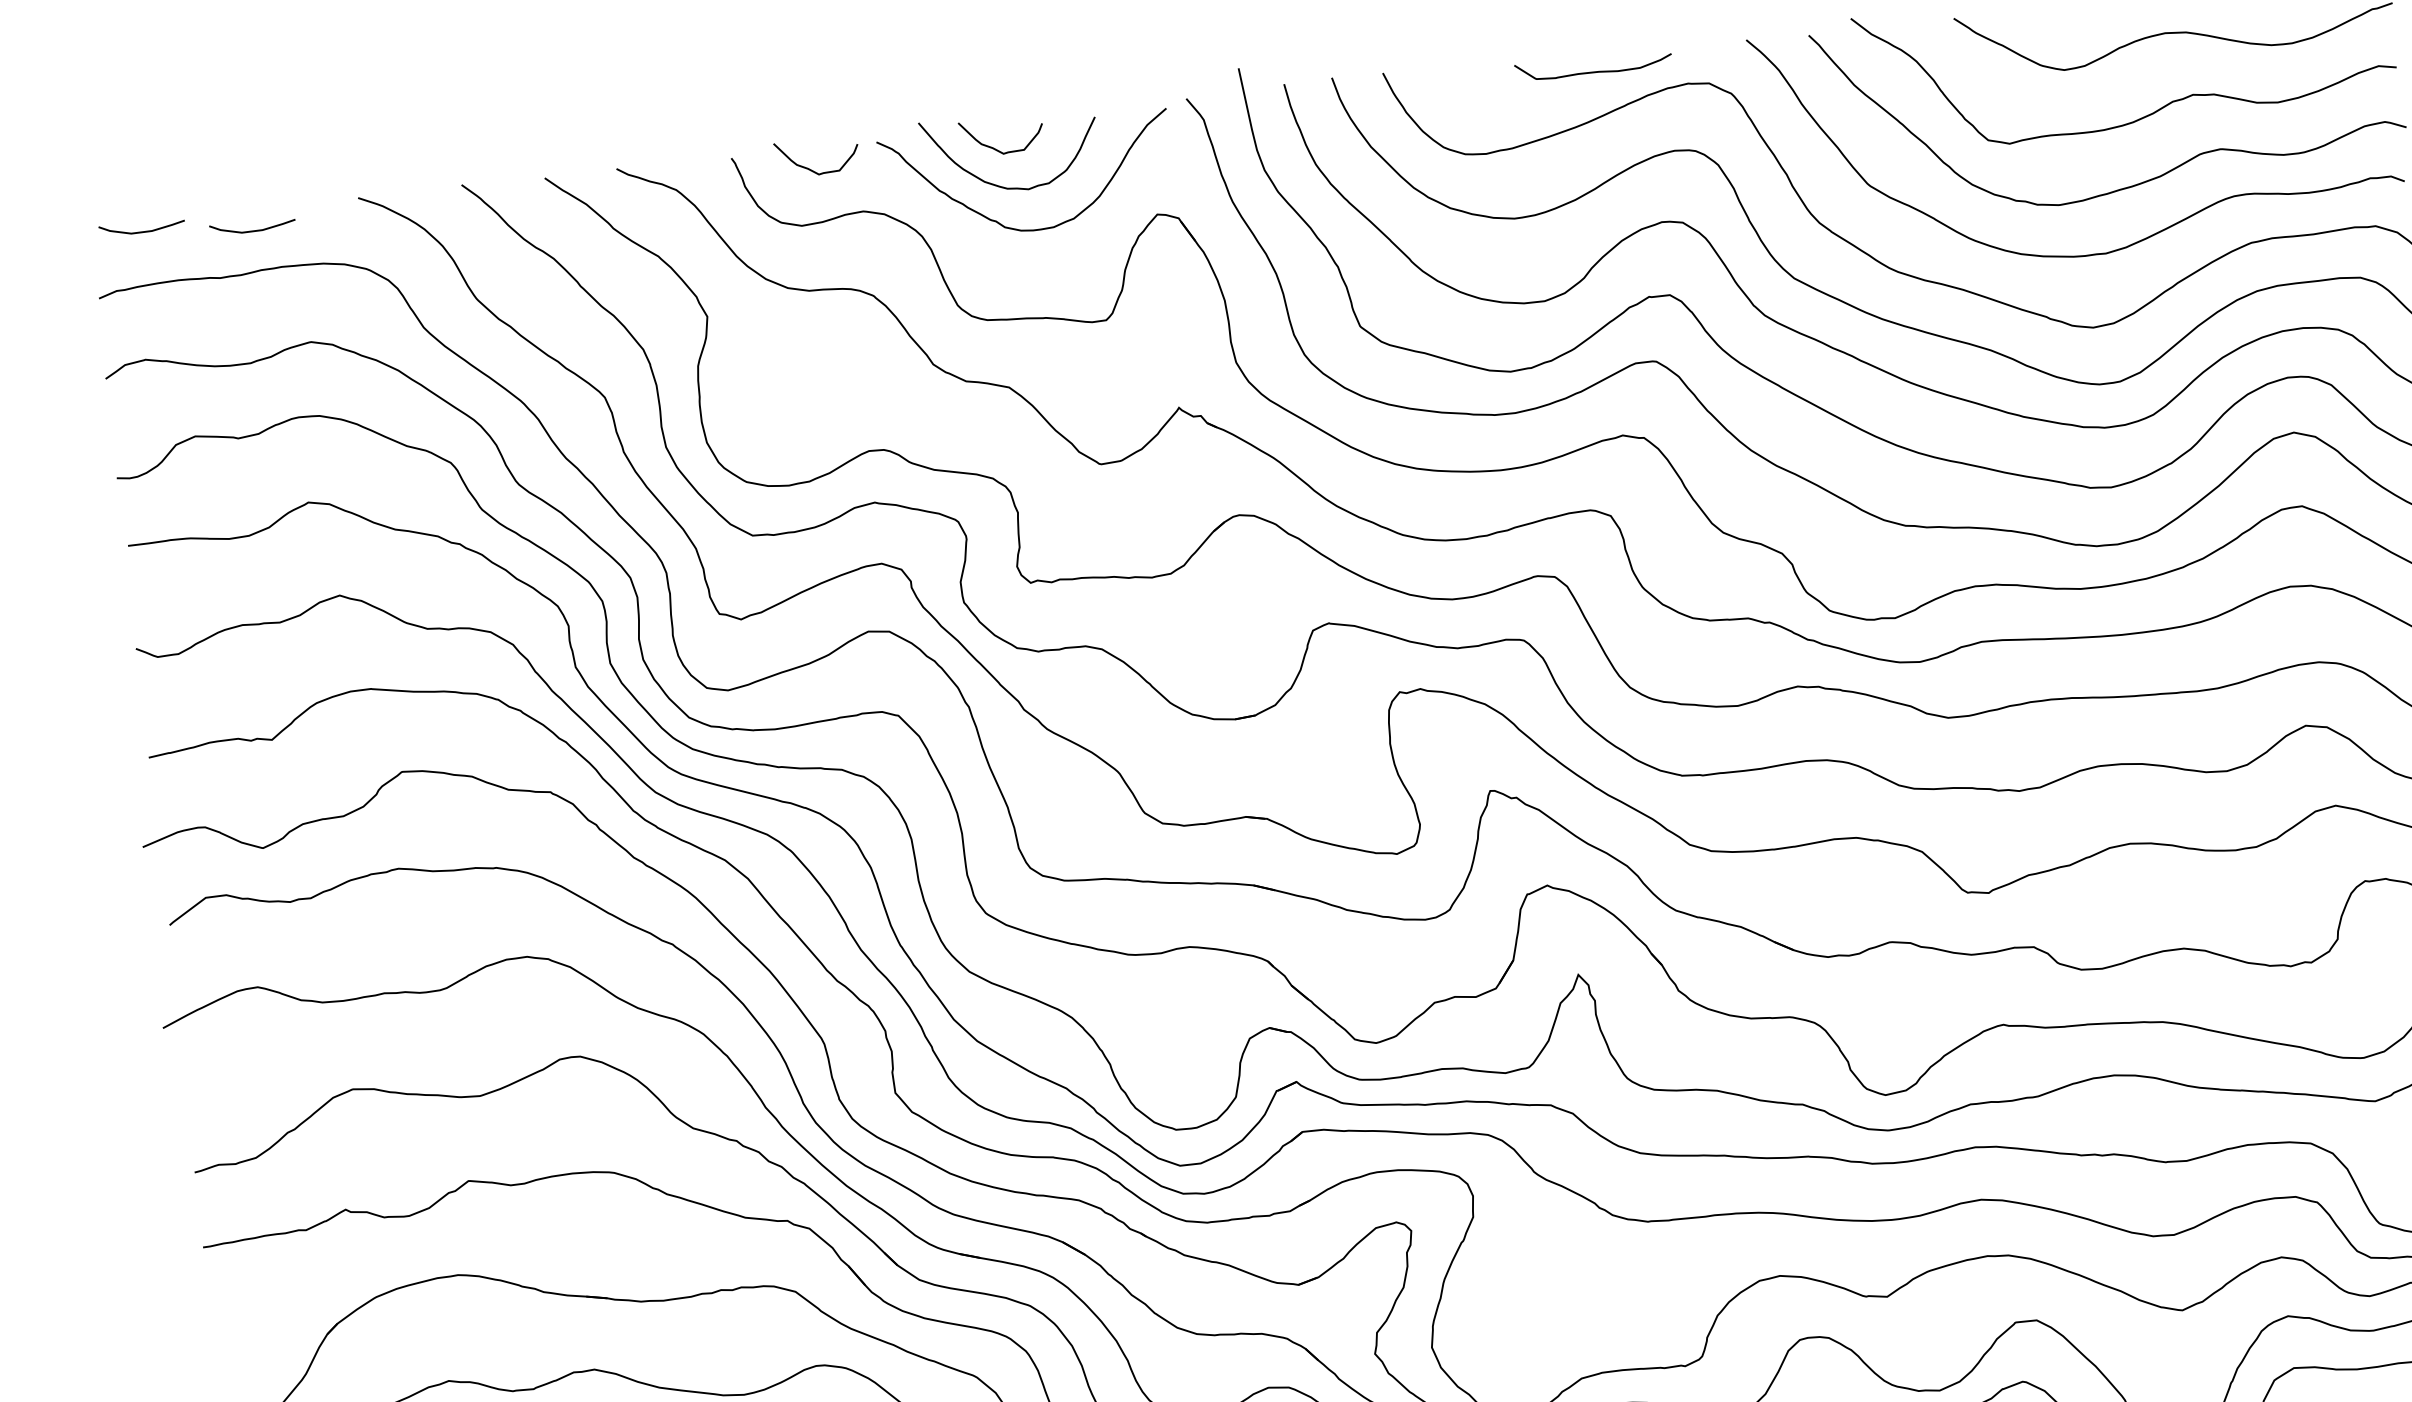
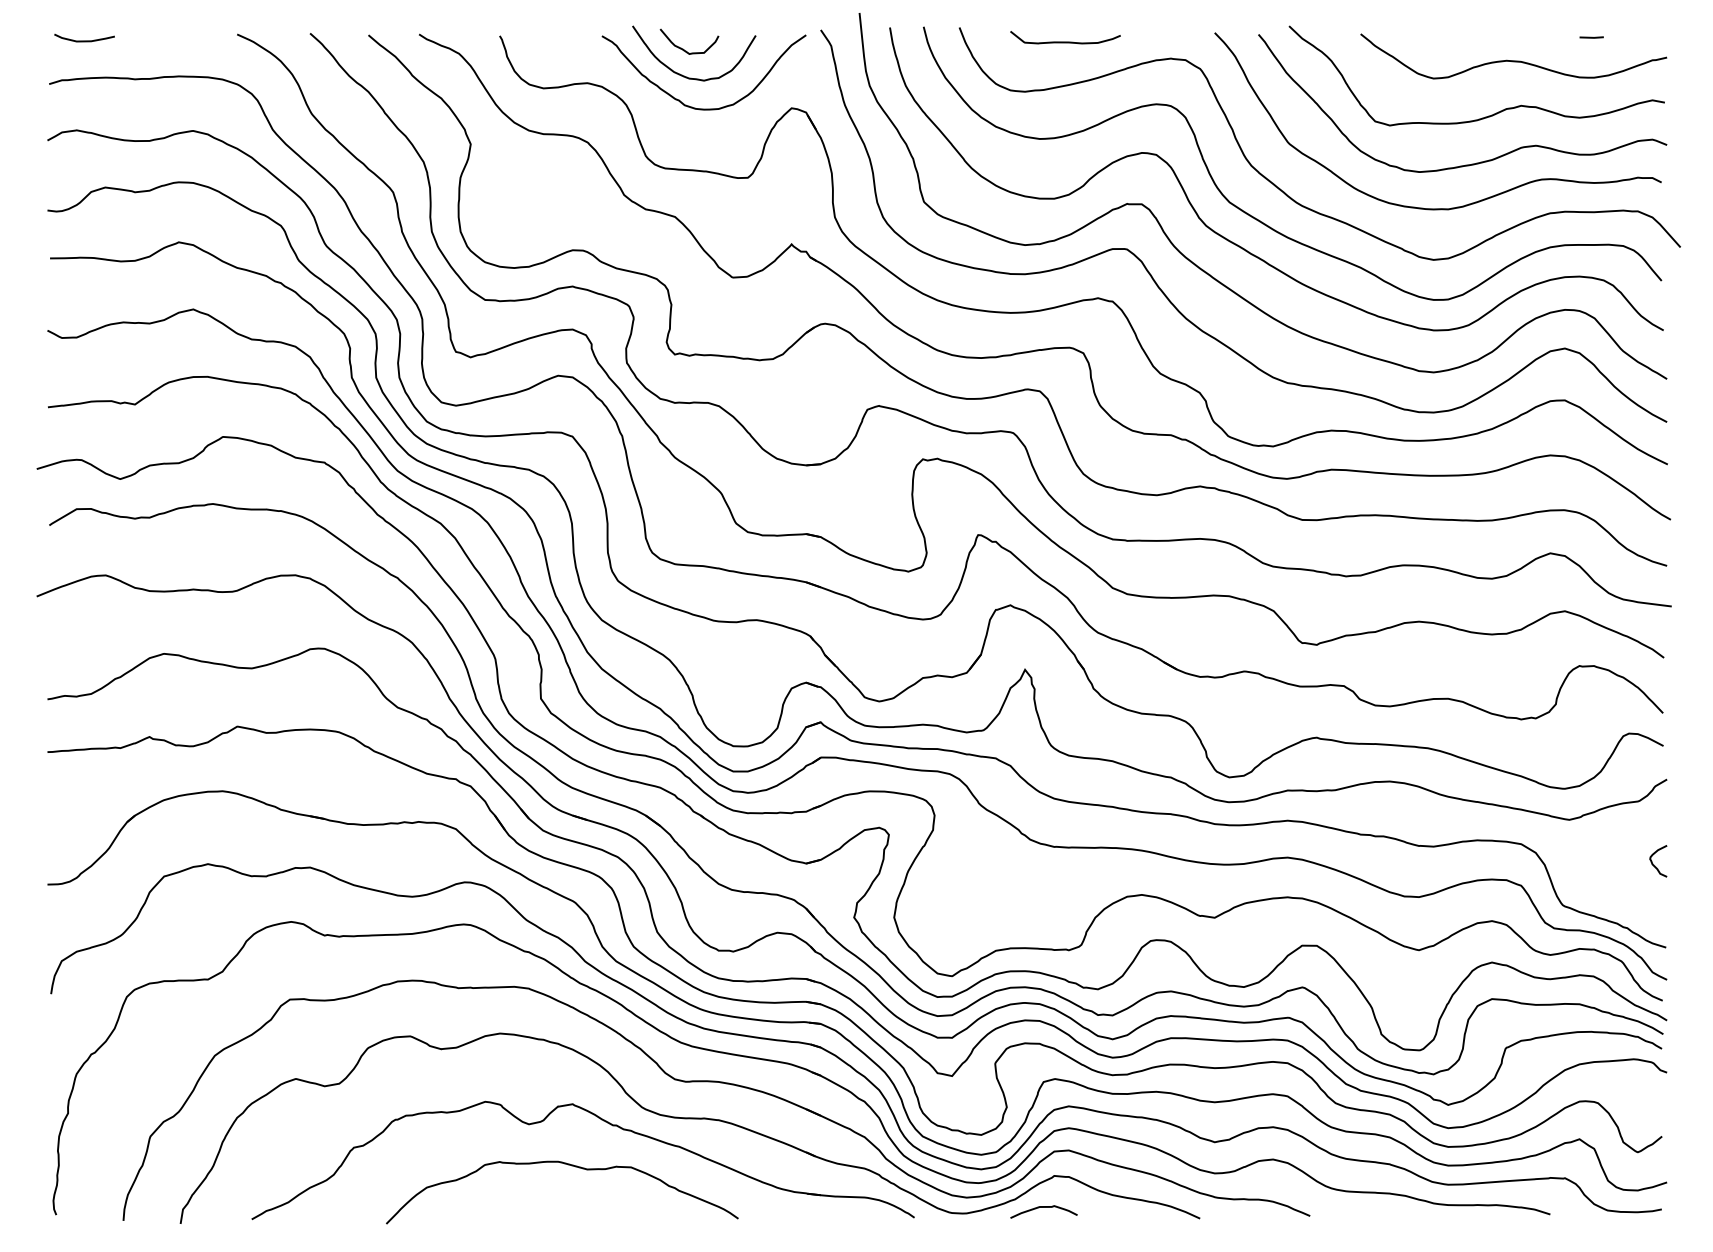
curve: (1594, 70) -> (1065, 41), moved
curve: (809, 167) -> (553, 48), removed
curve: (252, 230) -> (161, 48), removed

